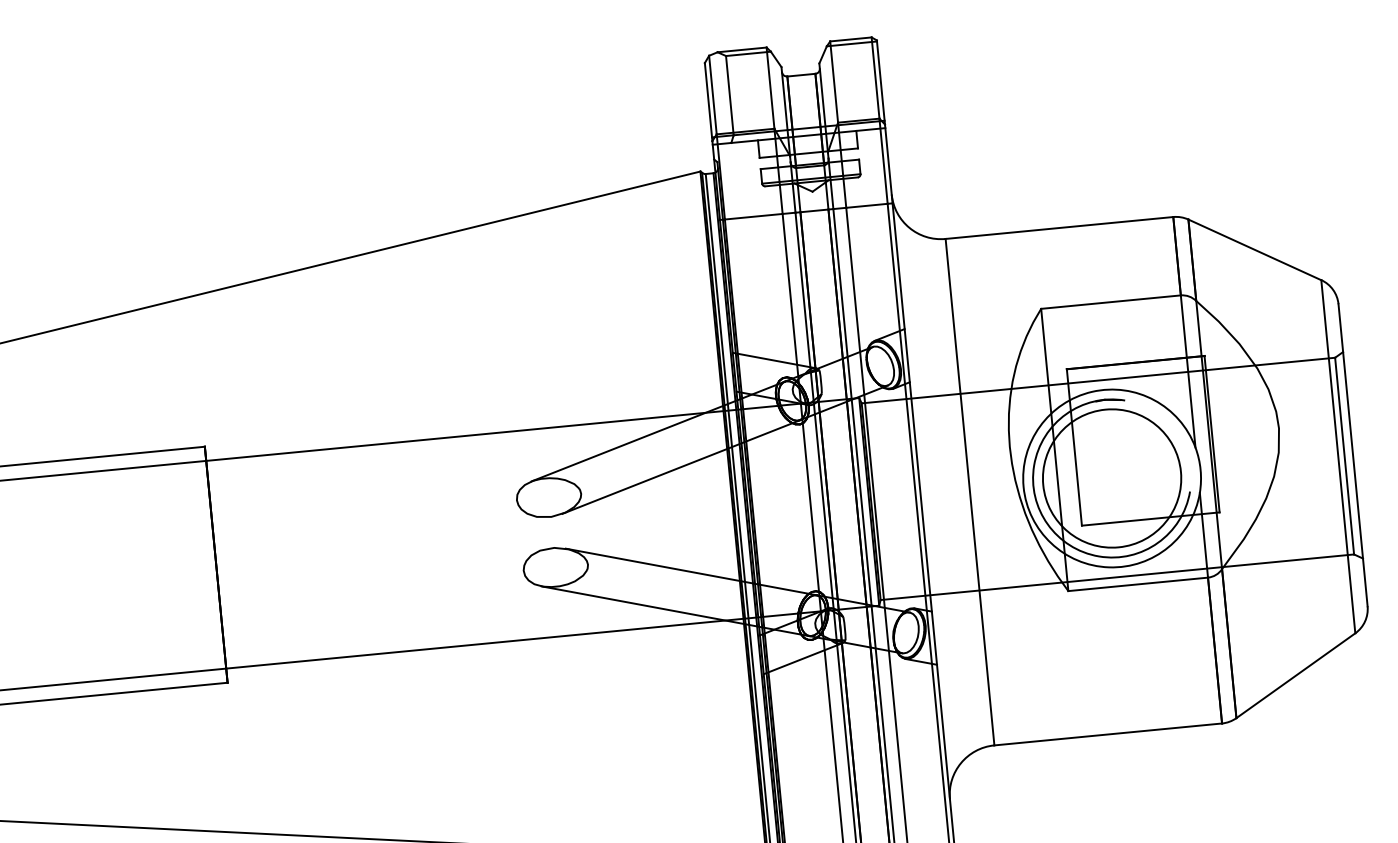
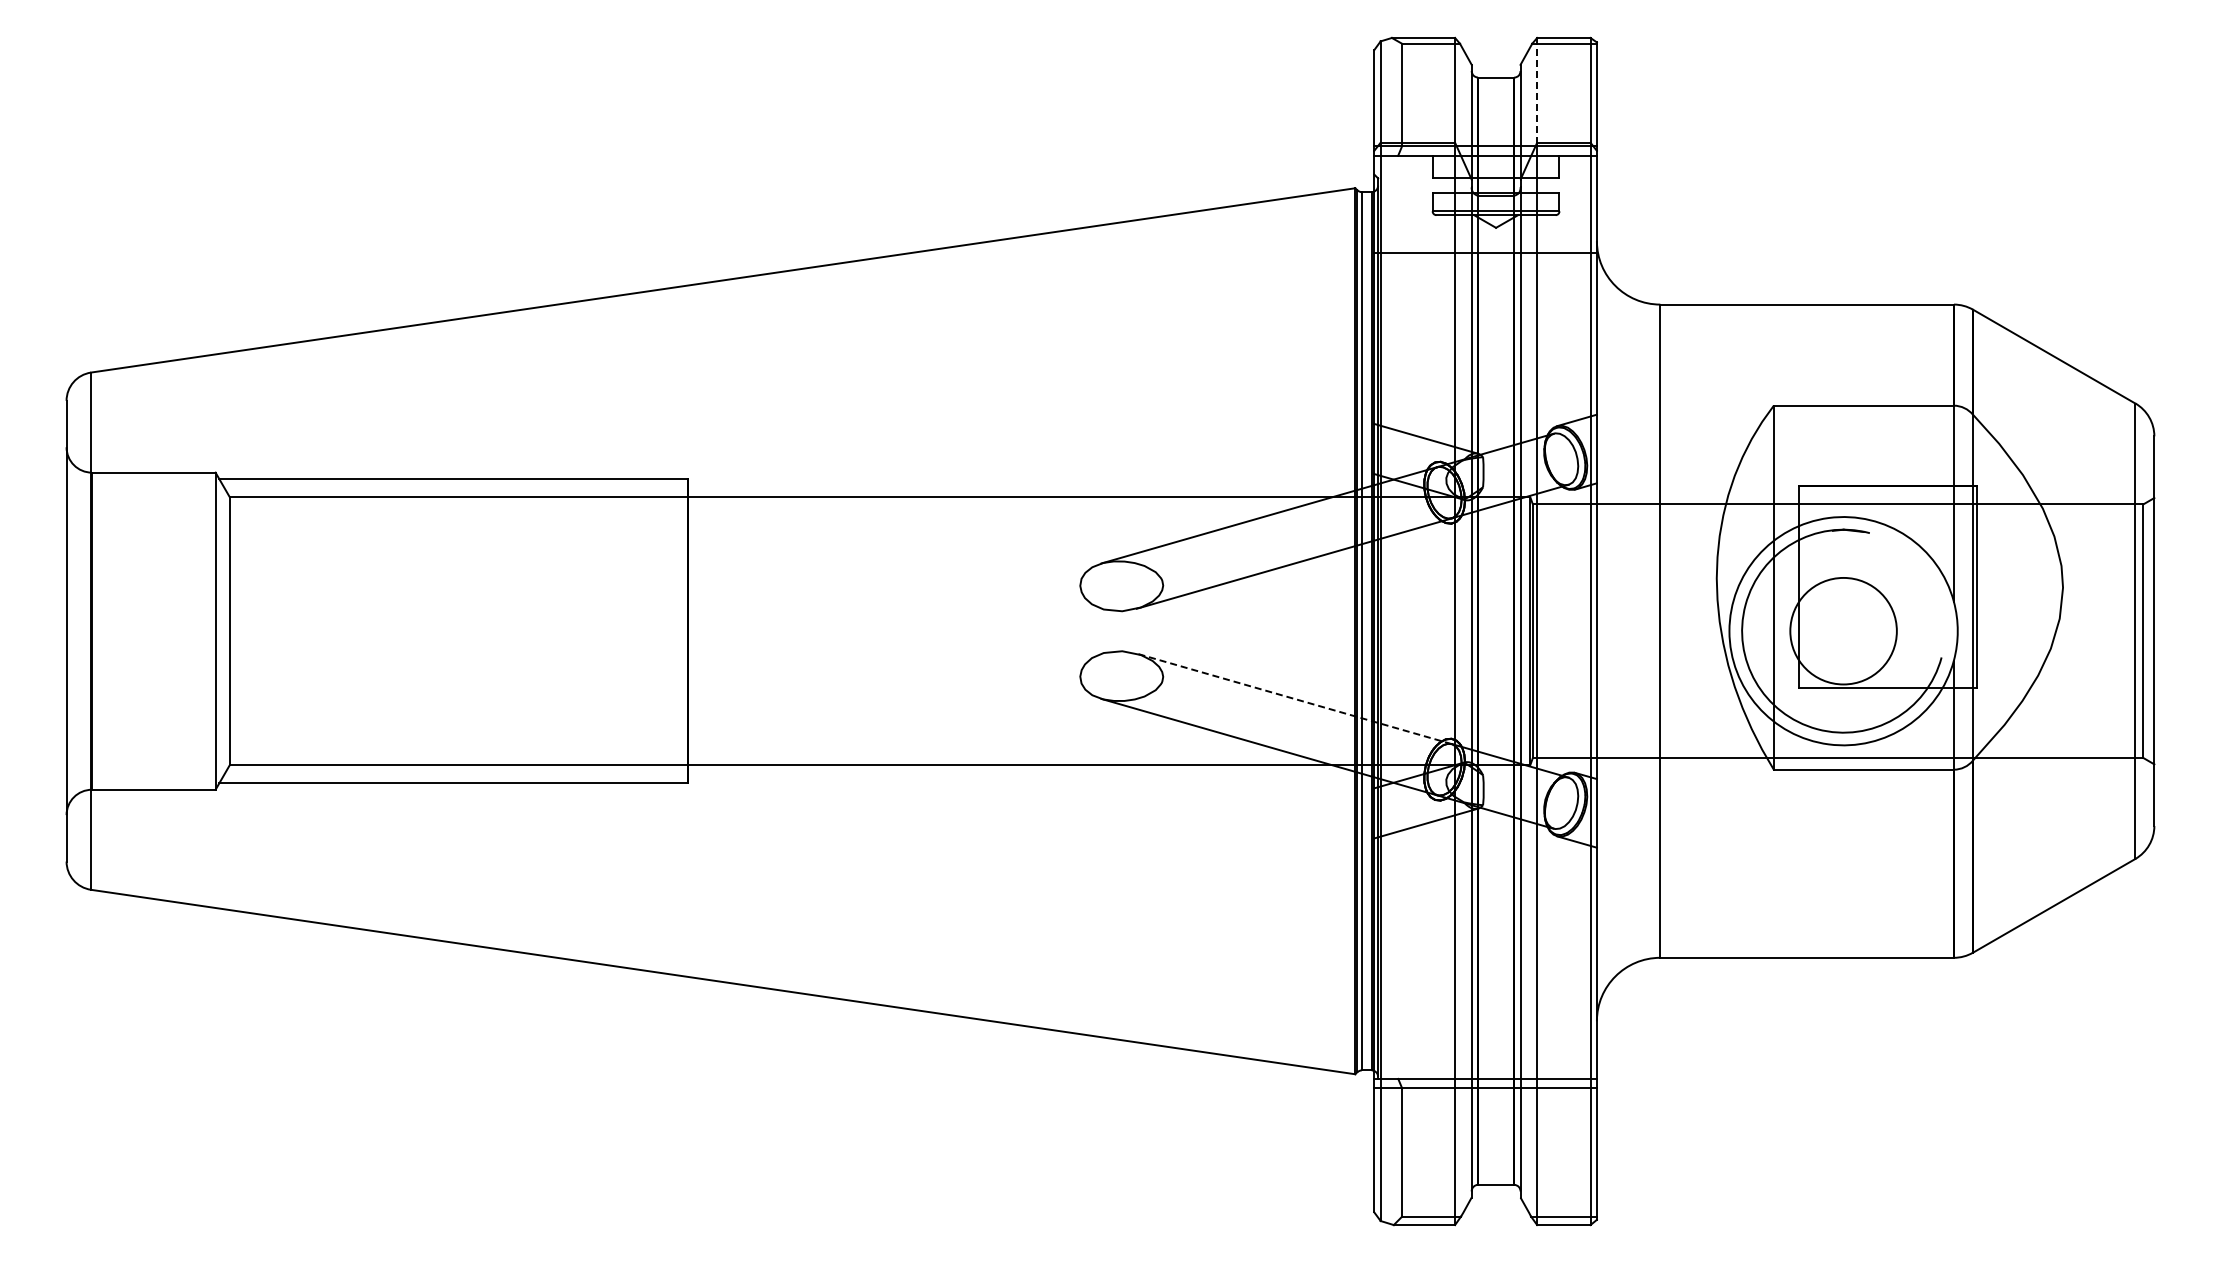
line: (834, 82) -> (1537, 90), solid -> dashed
circle: (1111, 477) -> (1843, 630), size x0.6
line: (691, 571) -> (1294, 698), solid -> dashed

